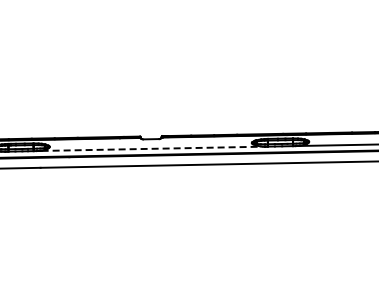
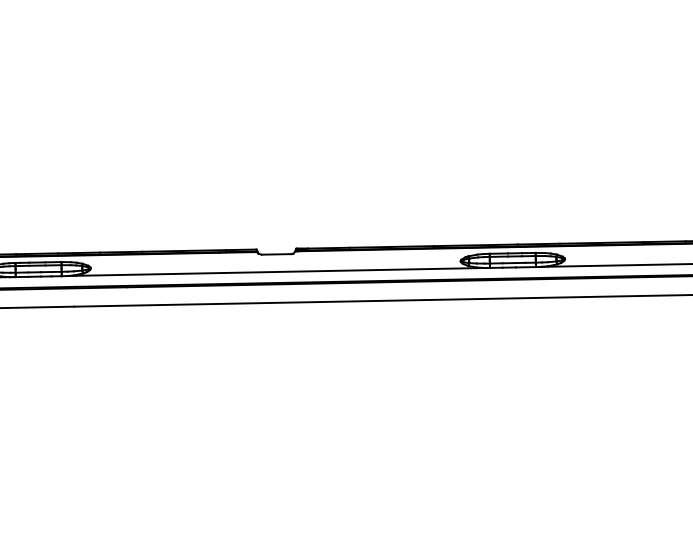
line: (153, 148) -> (280, 271), dashed -> solid

